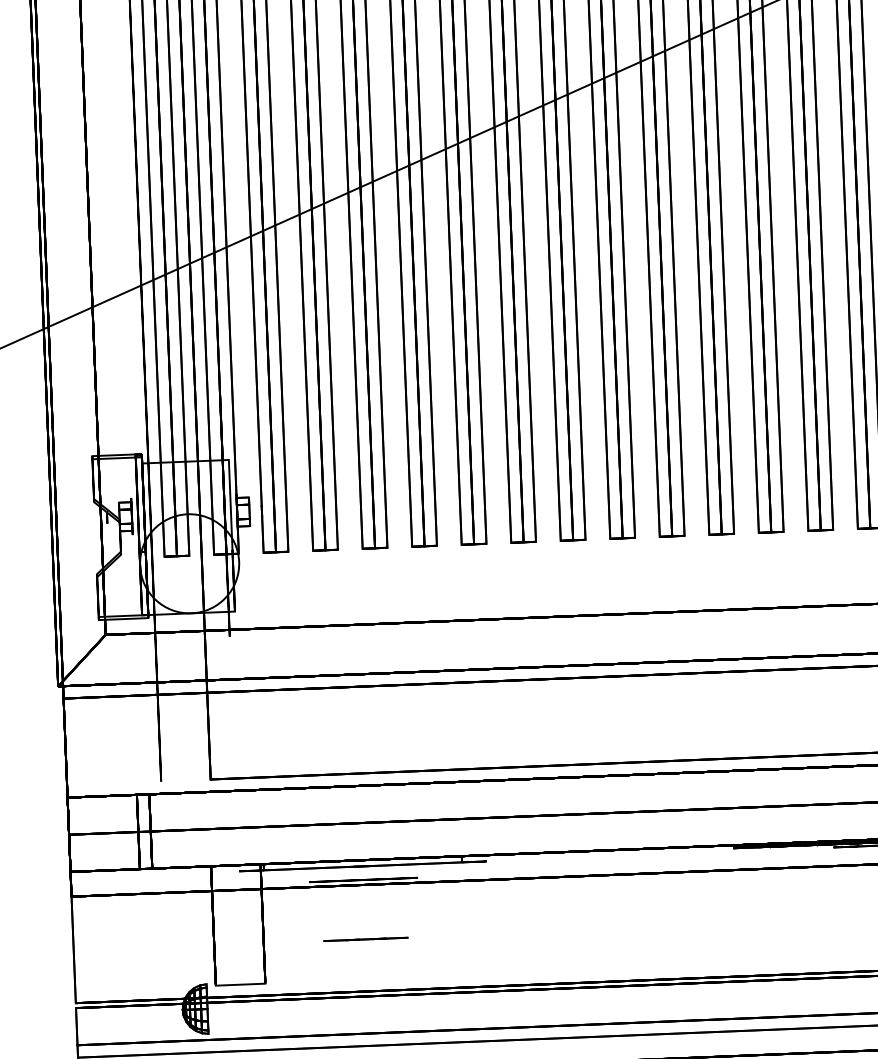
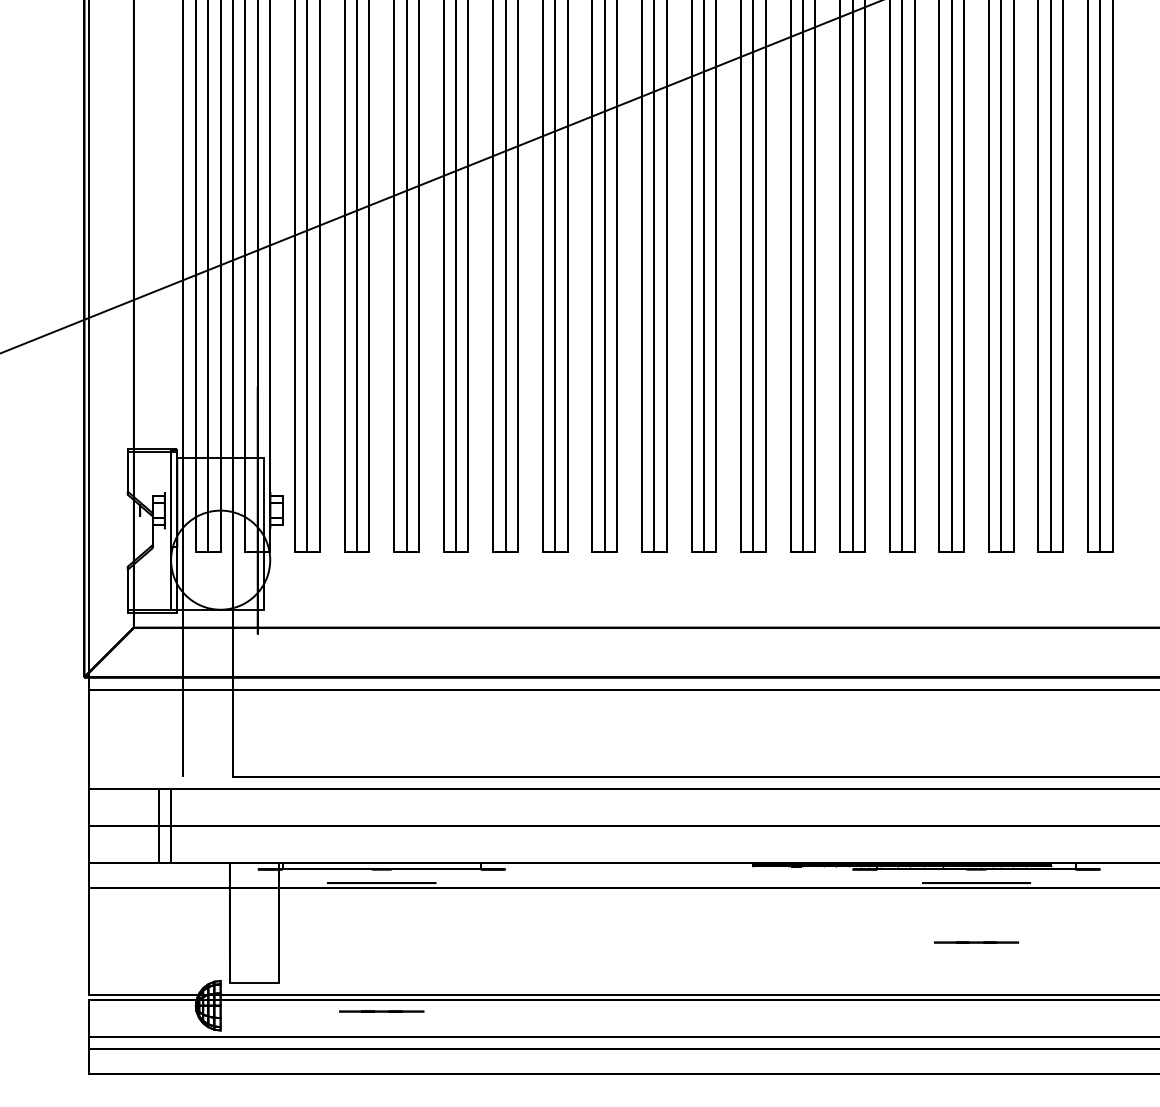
line: (365, 939) -> (381, 1011), moved

